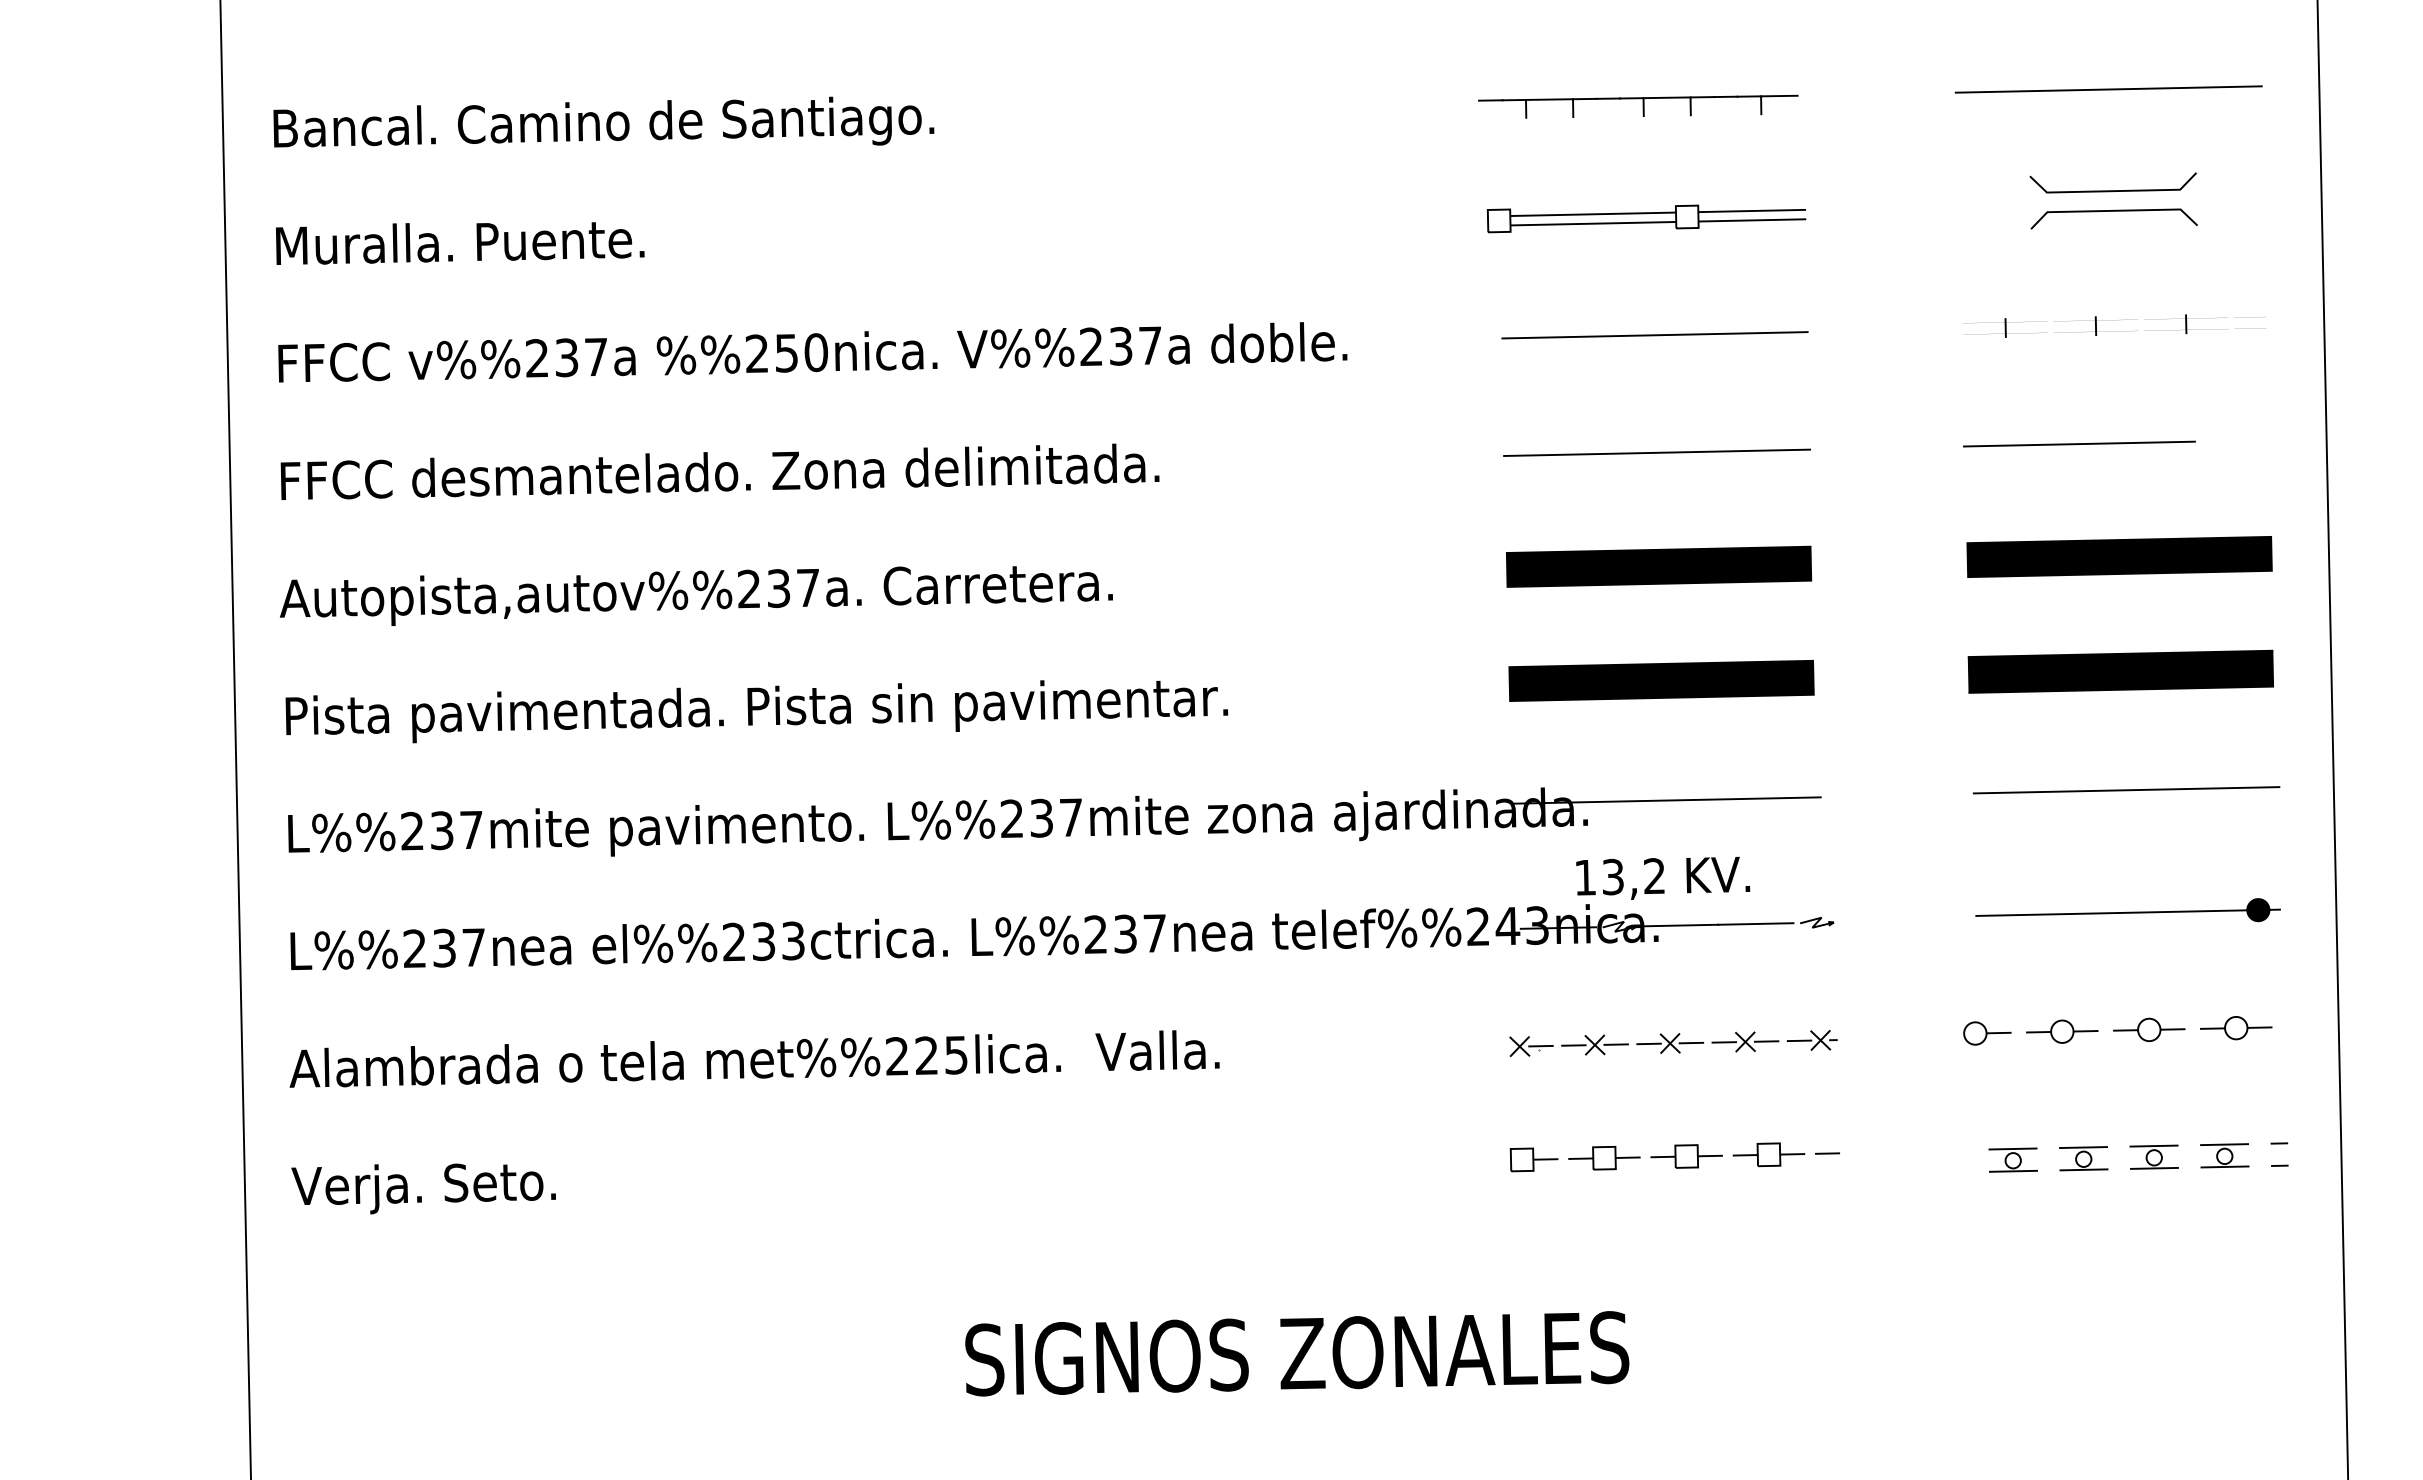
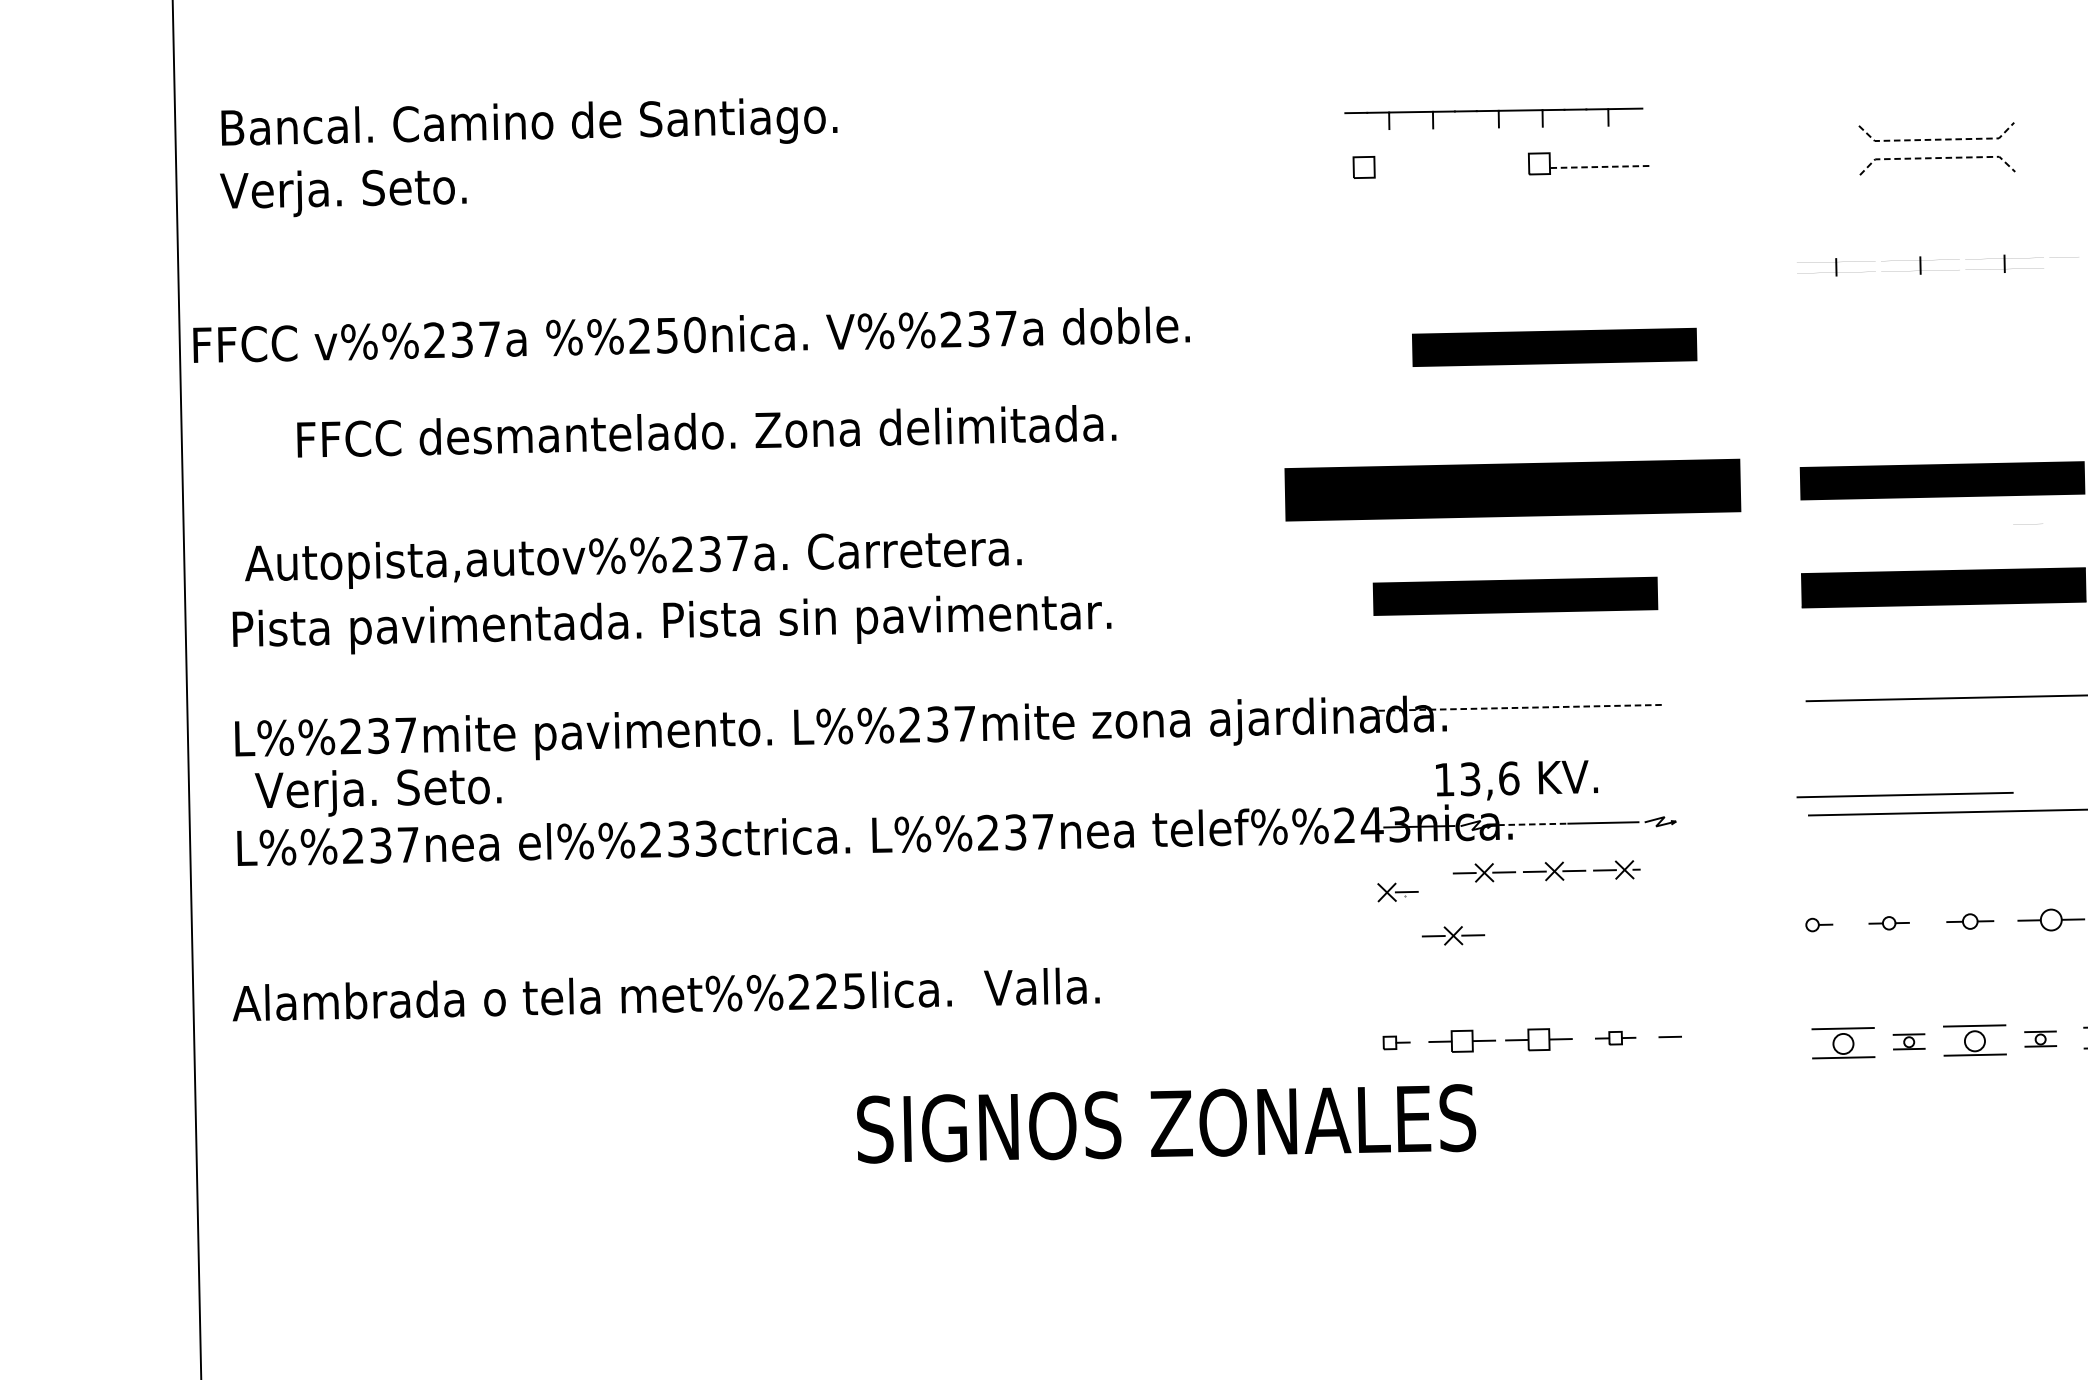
line: (2108, 89) -> (1932, 44), removed
part: (1638, 106) -> (1494, 118), moved
text: (603, 121) -> (529, 121), moved
line: (2113, 191) -> (1936, 140), solid -> dashed
line: (1751, 210) -> (1599, 157), removed
line: (2113, 210) -> (1936, 157), solid -> dashed
line: (1592, 214) -> (1451, 161), removed
line: (1752, 220) -> (1600, 167), solid -> dashed
line: (1593, 223) -> (1452, 169), removed
text: (457, 248) -> (392, 193), Muralla. Puente. -> Verja. Seto.
line: (2250, 328) -> (2028, 524), moved
line: (1654, 335) -> (1508, 274), removed
text: (812, 352) -> (691, 334), moved
part: (1703, 413) -> (1554, 347), added
line: (2079, 443) -> (1905, 794), moved
line: (1657, 452) -> (1511, 383), removed
text: (719, 471) -> (706, 430), moved
part: (1659, 566) -> (1513, 489), size x1.6
text: (696, 595) -> (633, 560), moved
line: (1668, 800) -> (1521, 707), solid -> dashed
text: (1654, 876) -> (1508, 778), 13,2 -> 13,6
fill: (2258, 910) -> (2072, 810), removed
line: (1680, 925) -> (1533, 824), solid -> dashed
part: (2149, 1029) -> (1970, 921), size x0.7
part: (2062, 1031) -> (1889, 923), size x0.6
part: (1987, 1033) -> (1819, 925), size x0.6
part: (1736, 1041) -> (1546, 870), moved
part: (1531, 1046) -> (1397, 892), moved
text: (754, 1058) -> (666, 994), moved
part: (1768, 1154) -> (1615, 1037), size x0.6
part: (2224, 1155) -> (2040, 1038), size x0.7
part: (2153, 1156) -> (1974, 1039), size x1.4
part: (2083, 1158) -> (1908, 1041), size x0.7
part: (1533, 1159) -> (1396, 1042), size x0.6
part: (2012, 1159) -> (1842, 1042), size x1.4
text: (423, 1188) -> (378, 792), moved
text: (1297, 1353) -> (1166, 1123), moved

